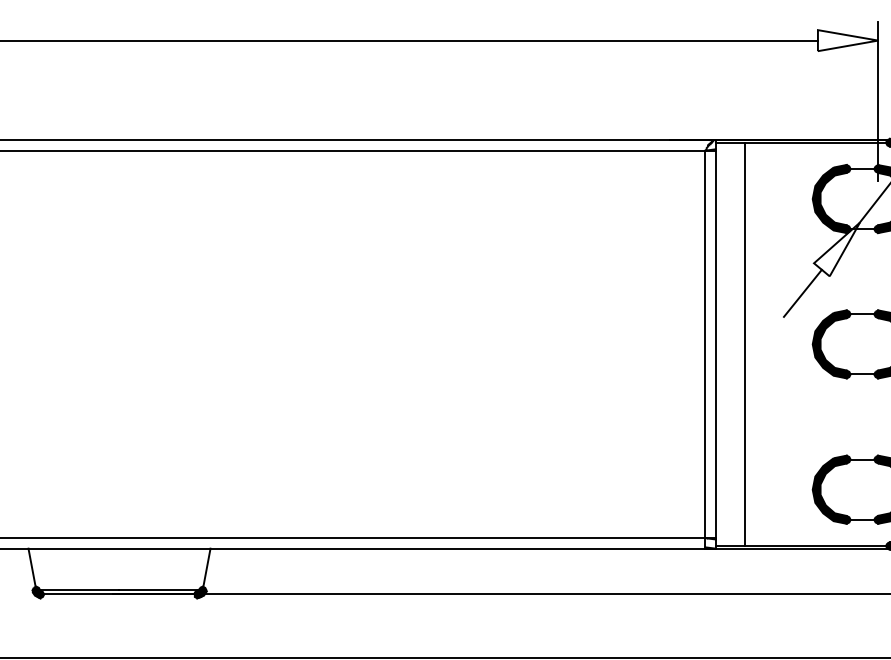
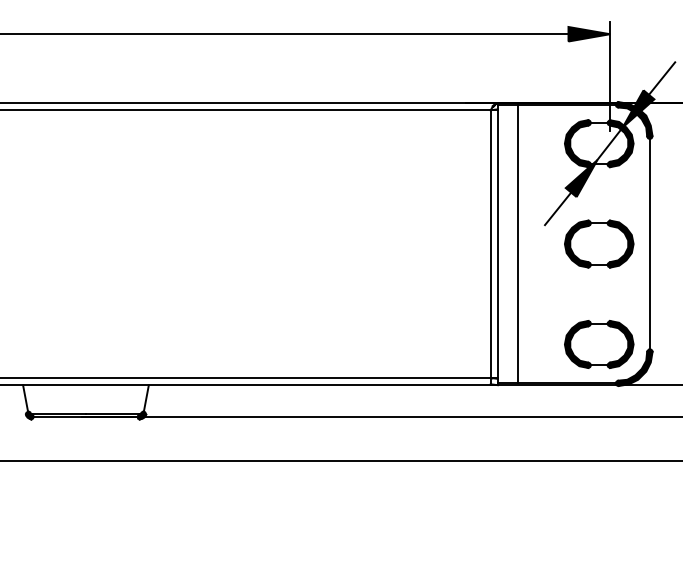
fill: (848, 39) -> (589, 33), added
fill: (836, 249) -> (581, 178), added

